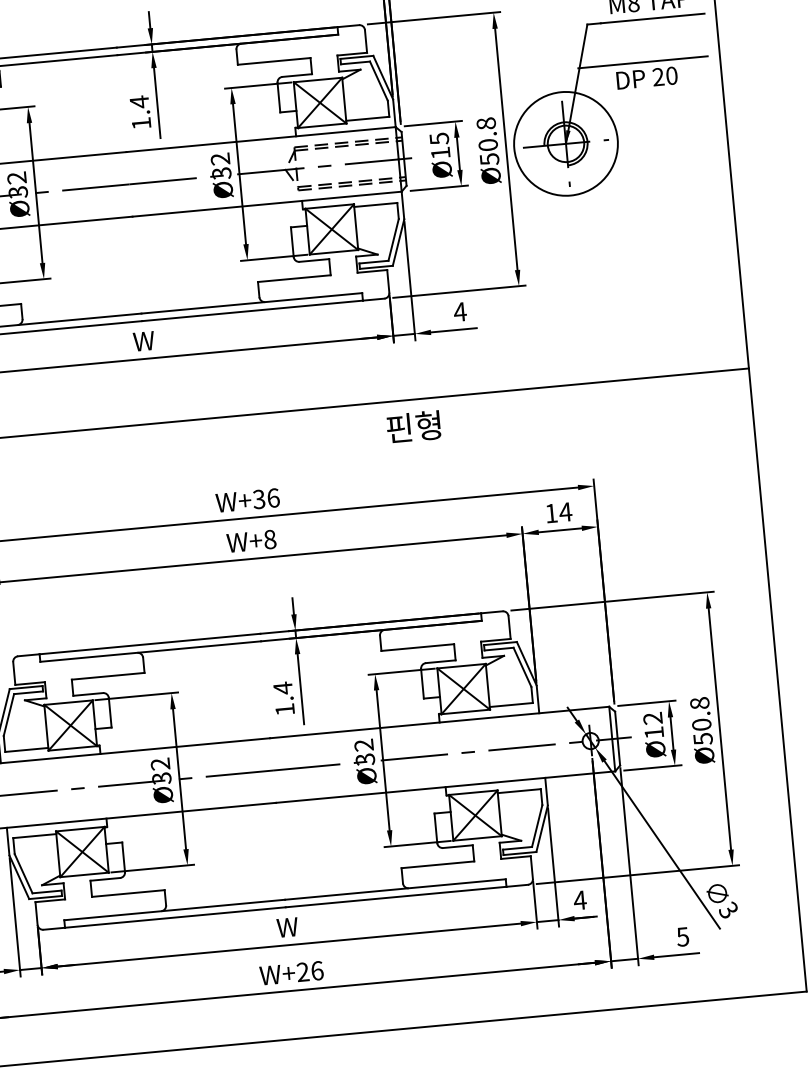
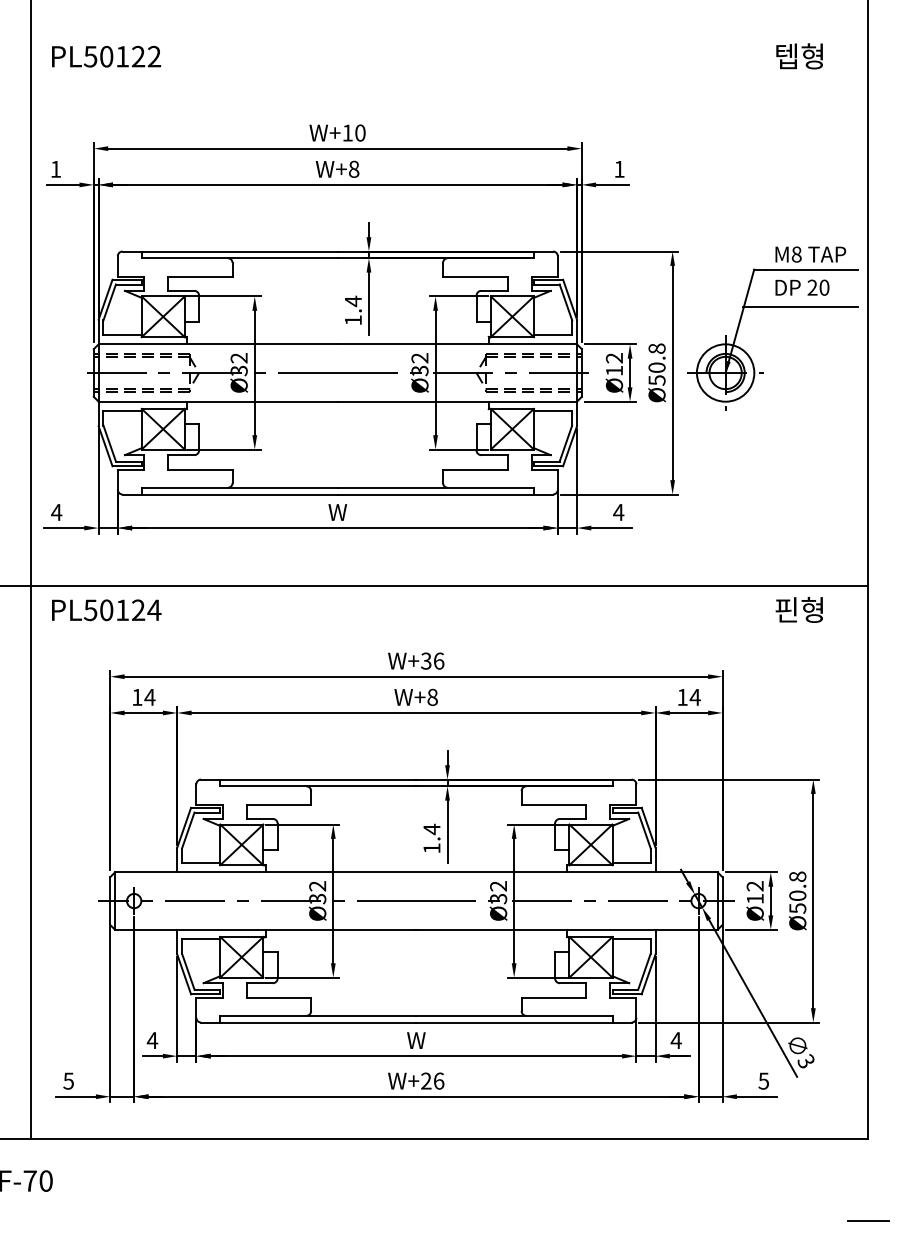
text: (647, 77) -> (802, 287), moved
text: (439, 139) -> (614, 358), Ø15 -> Ø12
circle: (565, 143) -> (725, 372), size x0.62
text: (412, 426) -> (798, 609), moved

